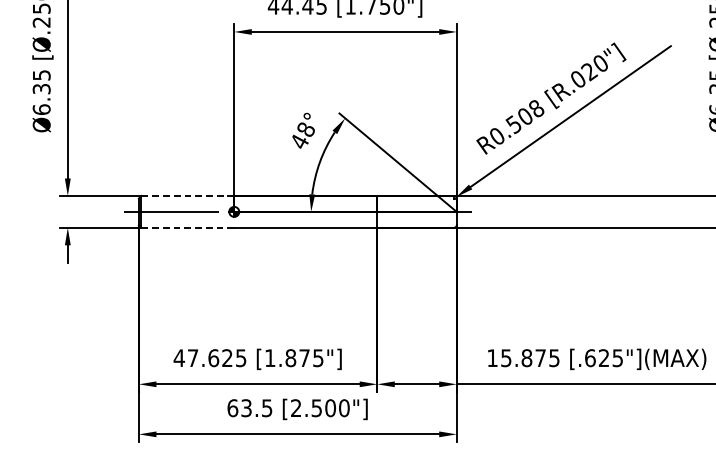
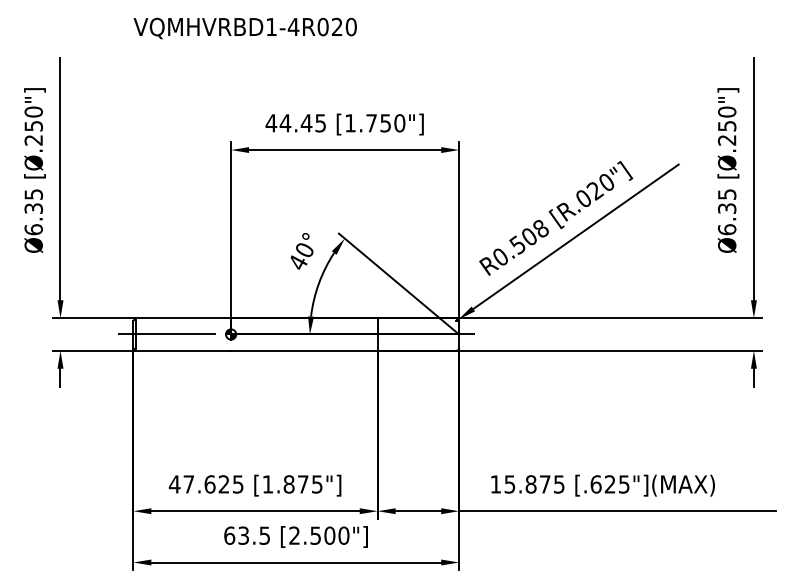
text: (305, 128) -> (304, 249), 48° -> 40°
line: (187, 196) -> (183, 318), dashed -> solid
line: (187, 227) -> (183, 350), dashed -> solid

